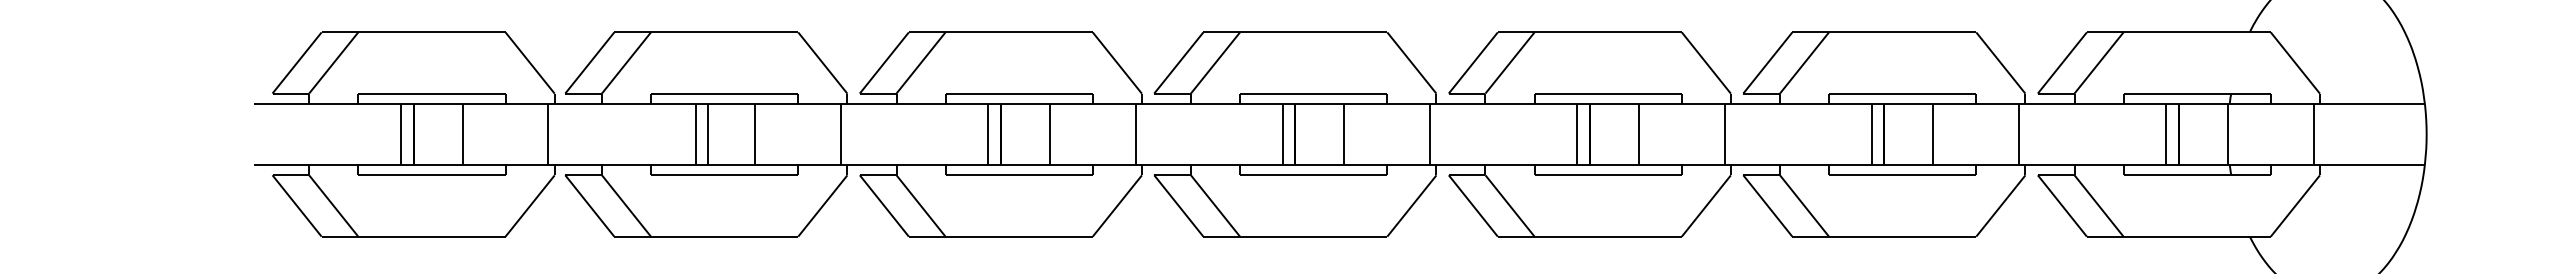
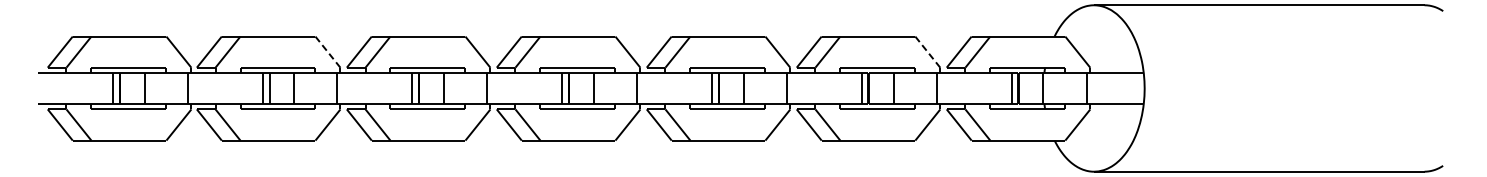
line: (821, 63) -> (327, 52), solid -> dashed
line: (2000, 63) -> (927, 52), solid -> dashed

